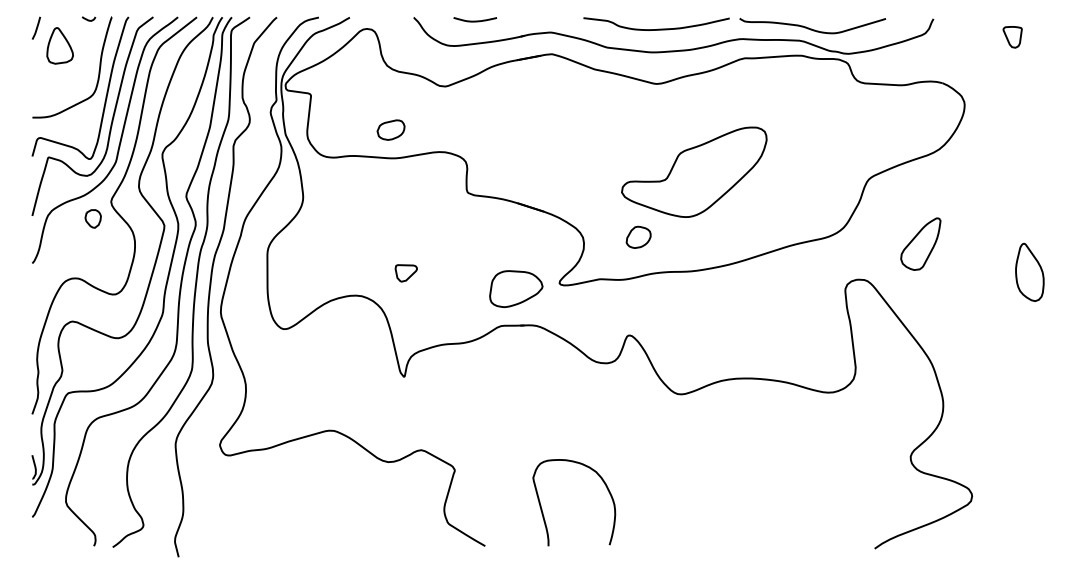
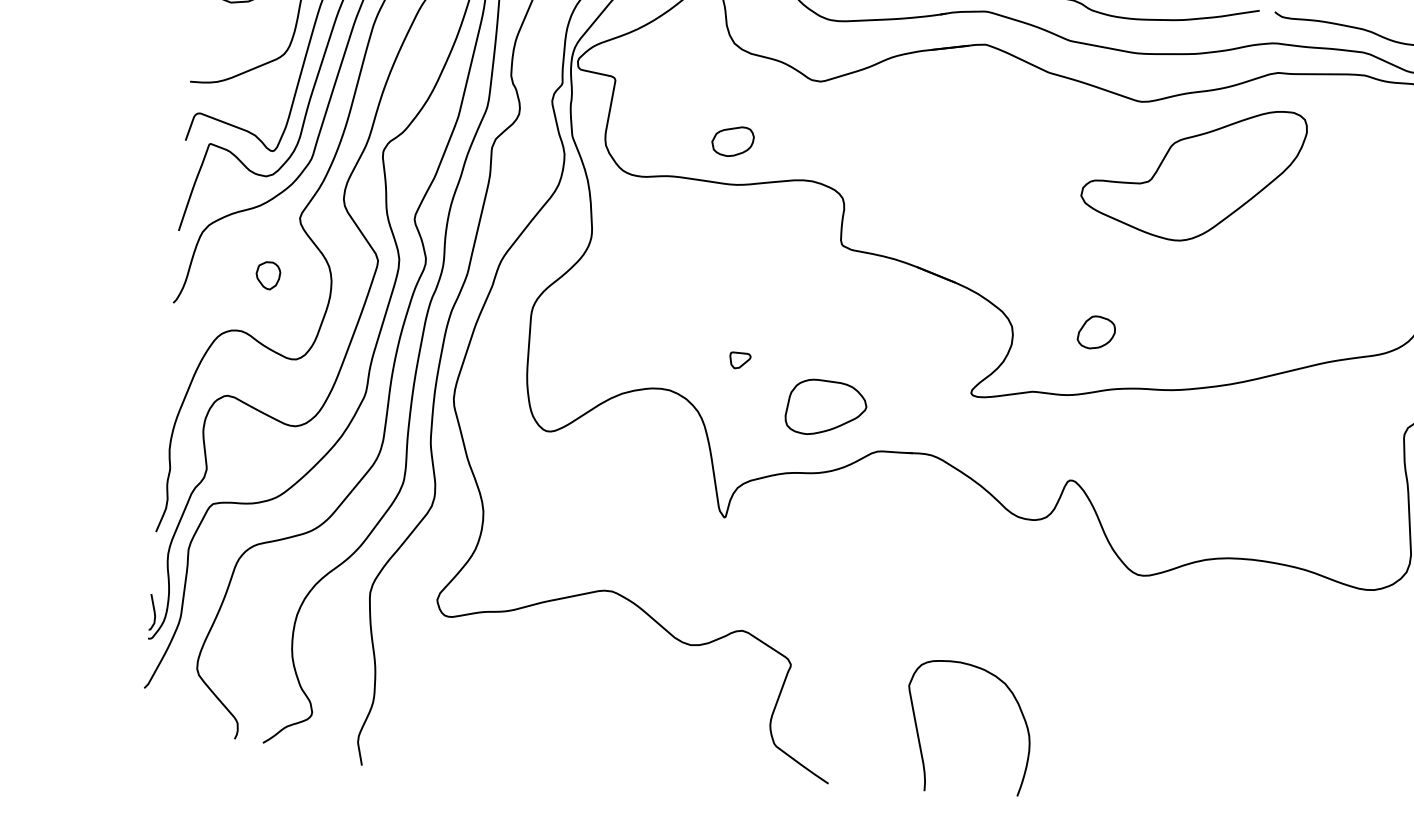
part: (694, 171) -> (1193, 172), moved
part: (92, 218) -> (267, 275), moved
part: (406, 273) -> (740, 360), size x0.62
part: (516, 288) -> (826, 407), moved

